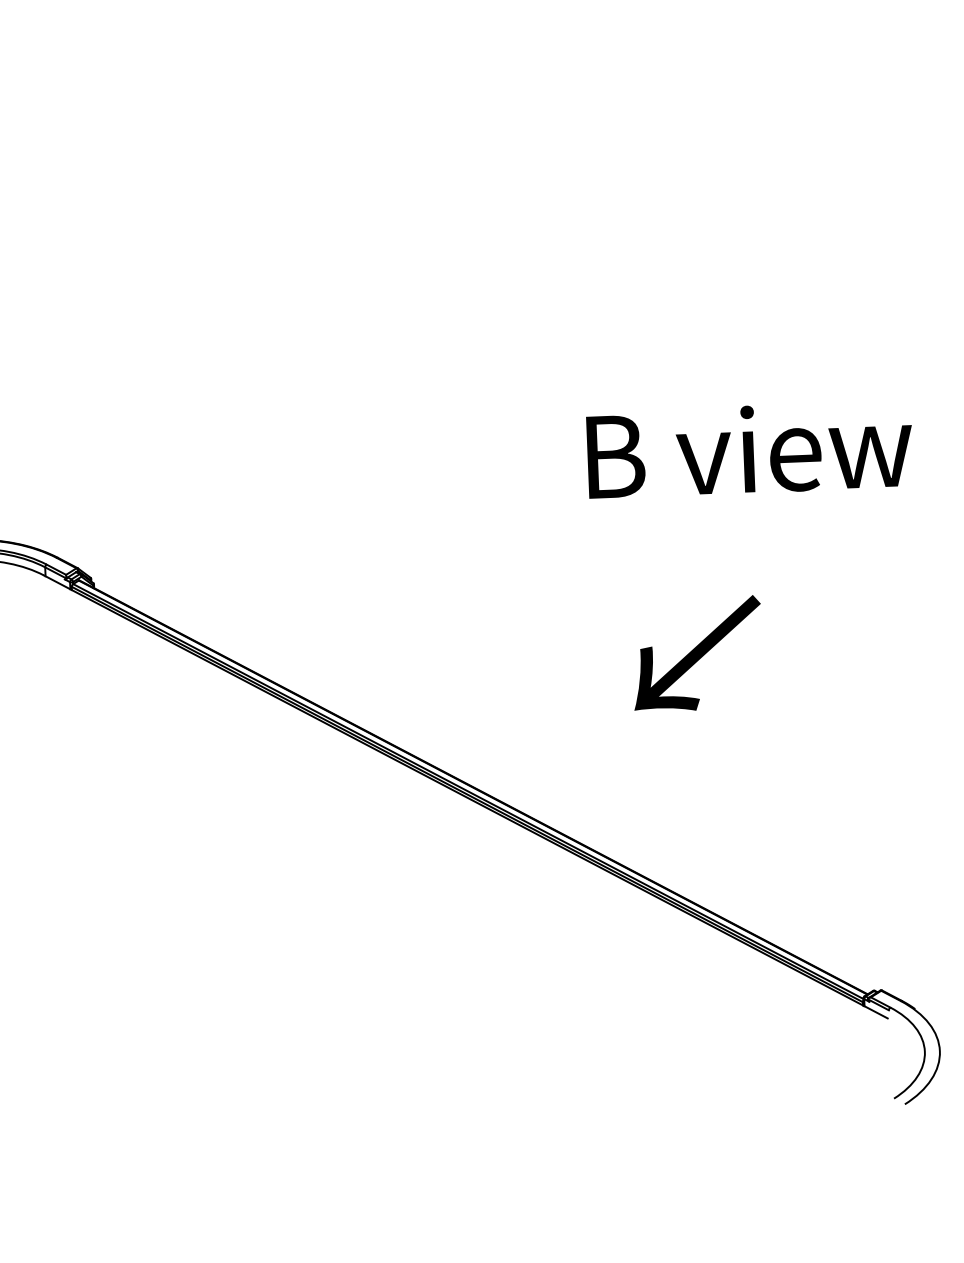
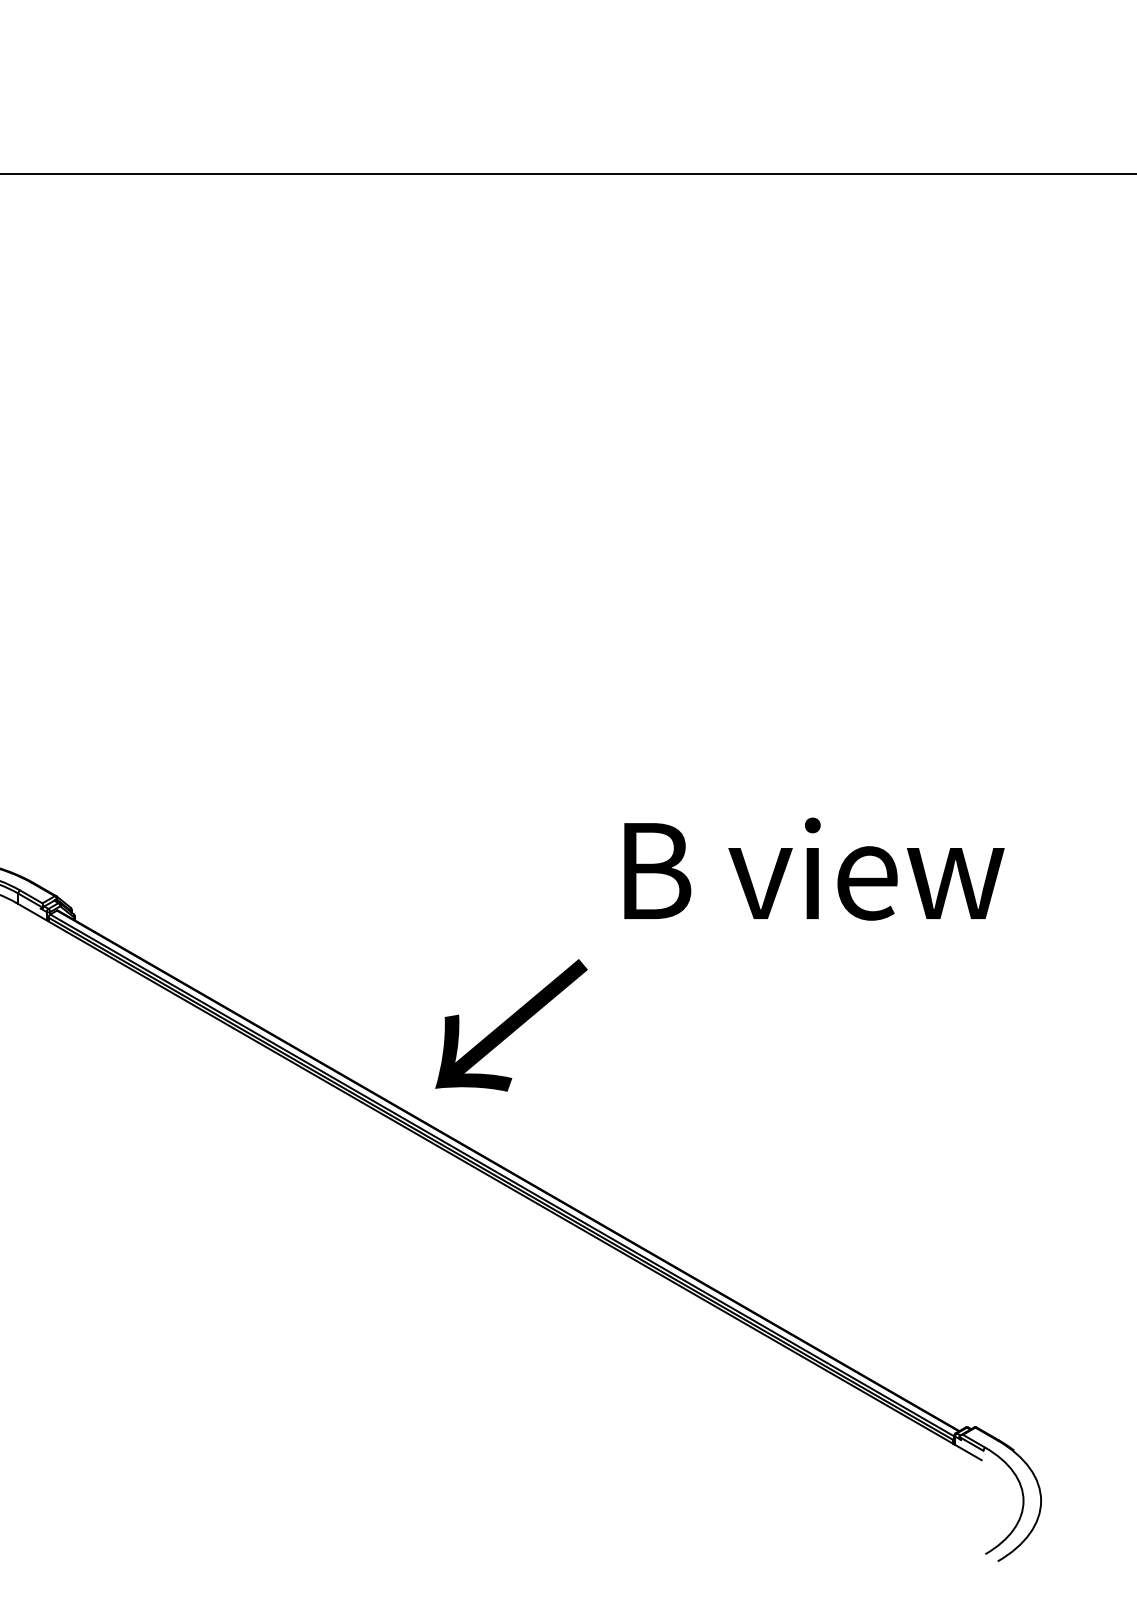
text: (750, 449) -> (814, 868), moved
text: (697, 654) -> (511, 1025), moved

